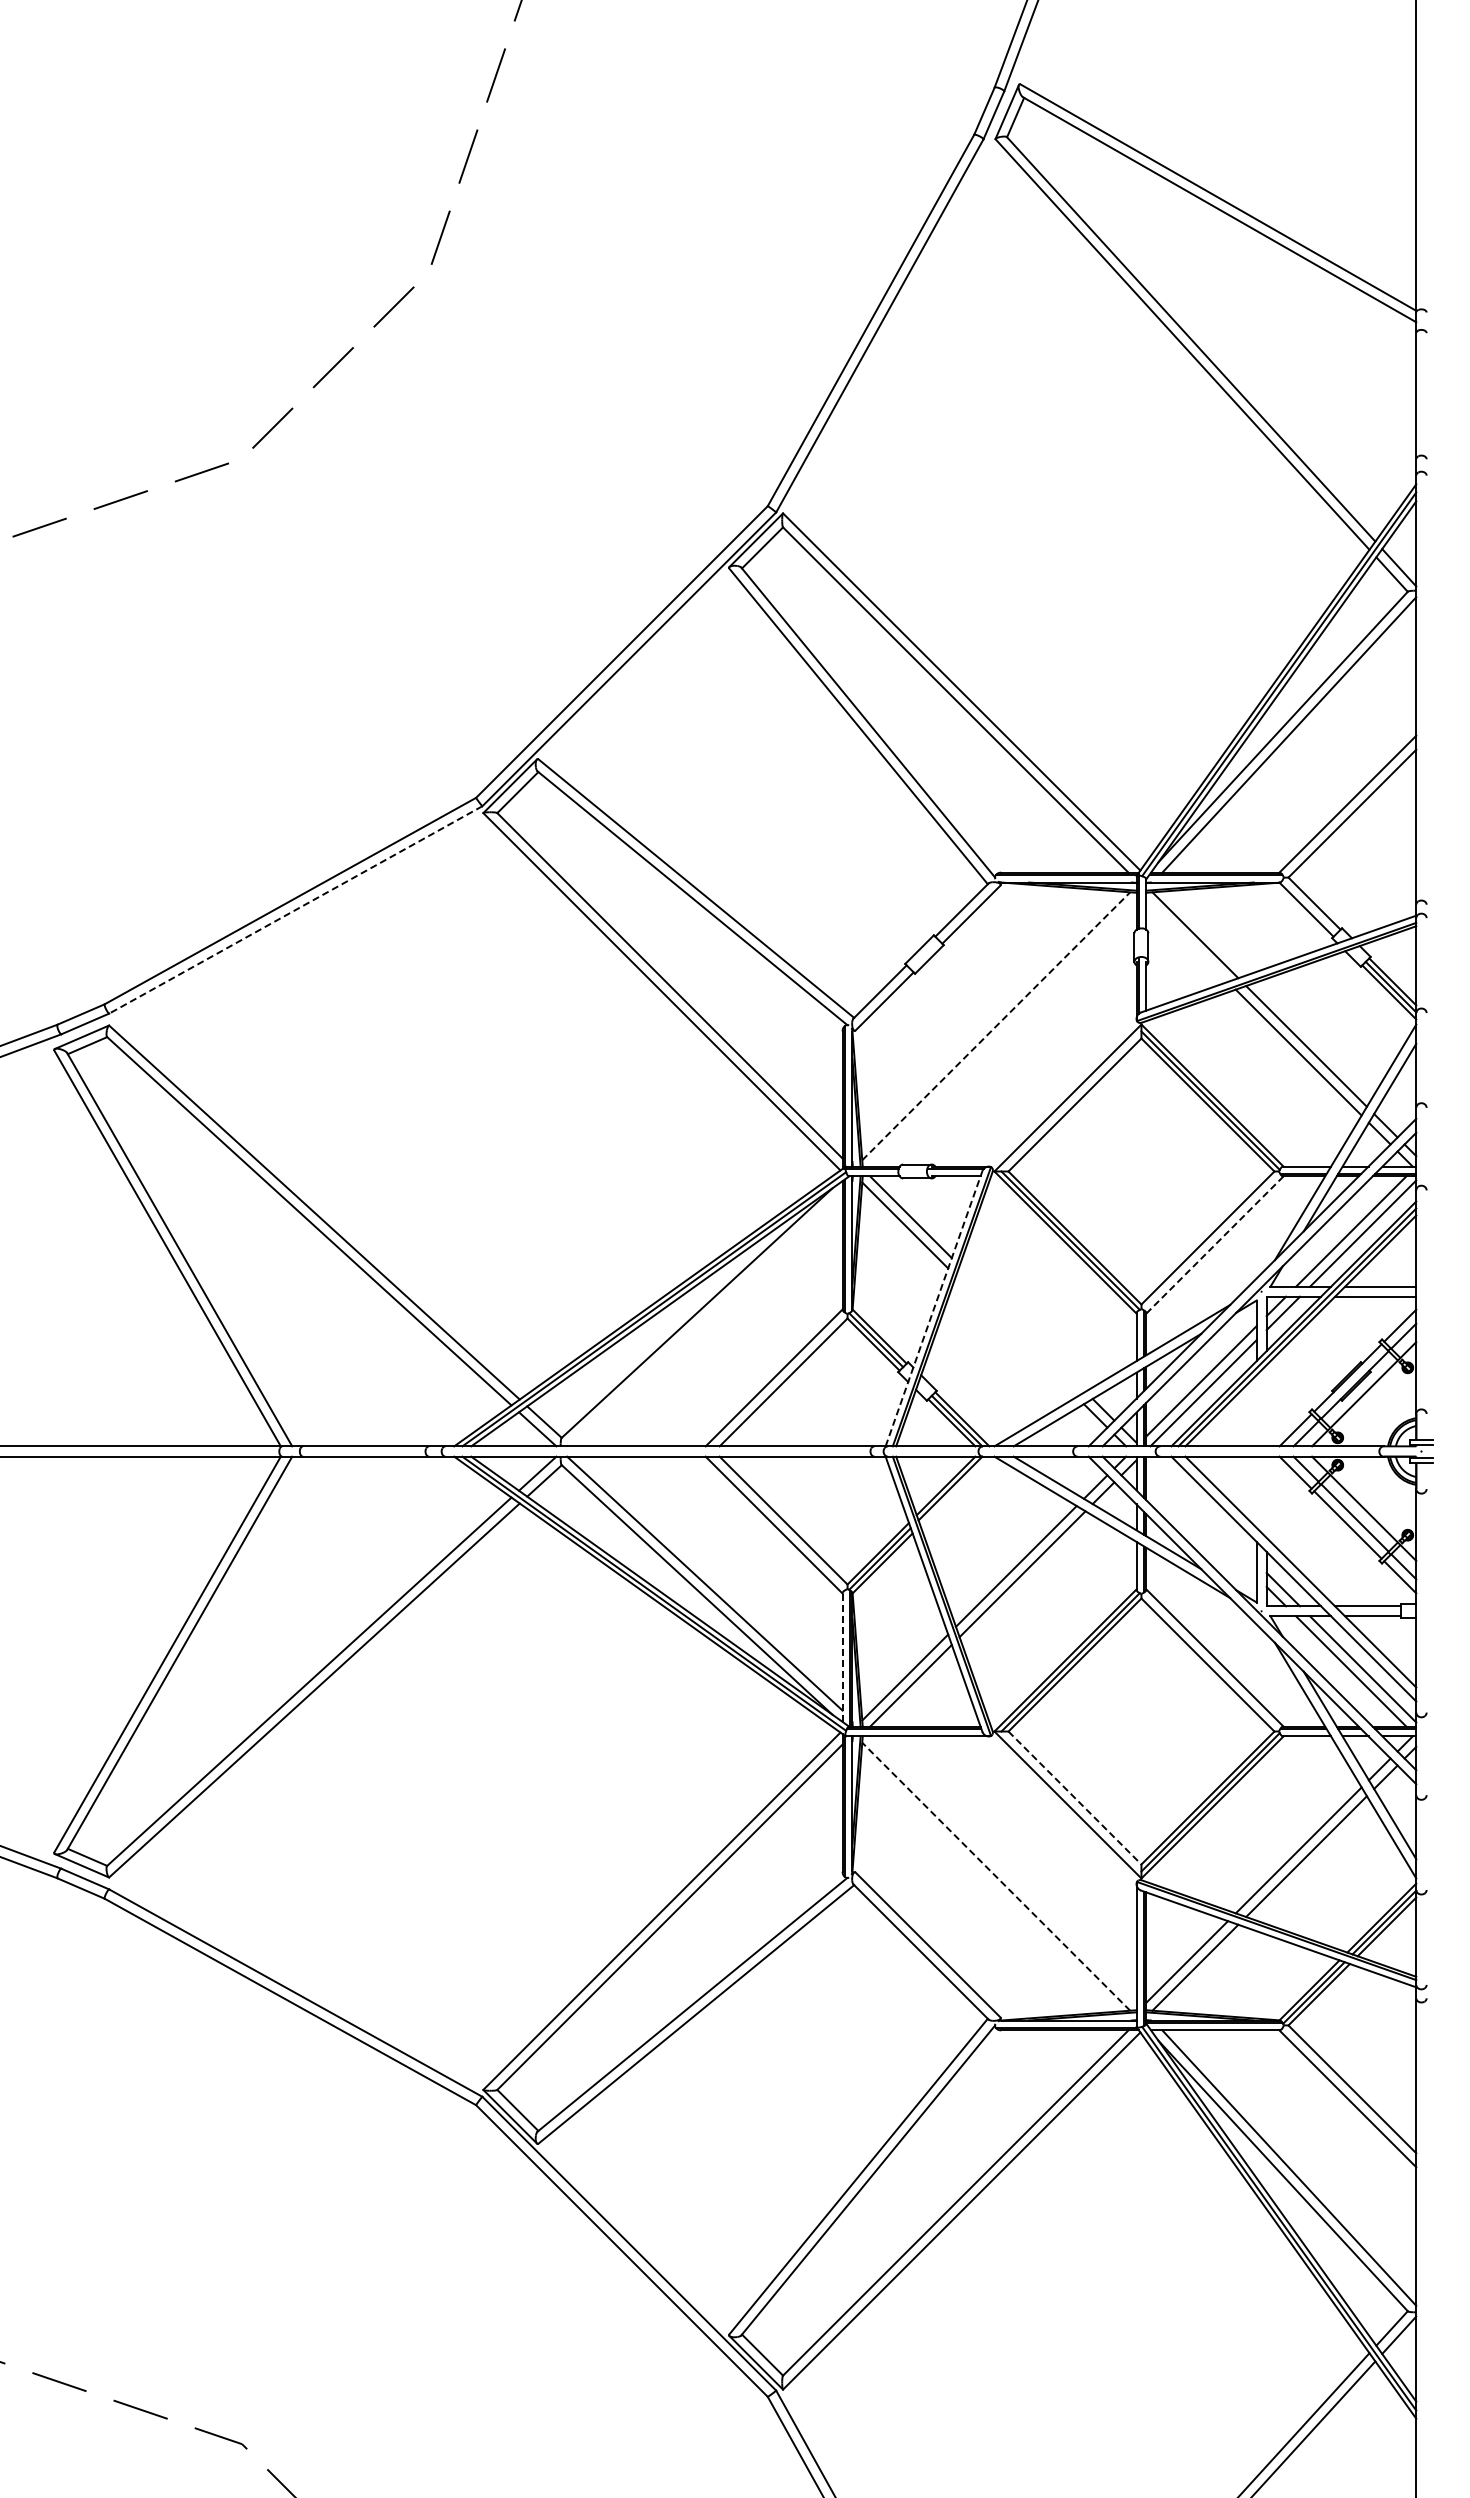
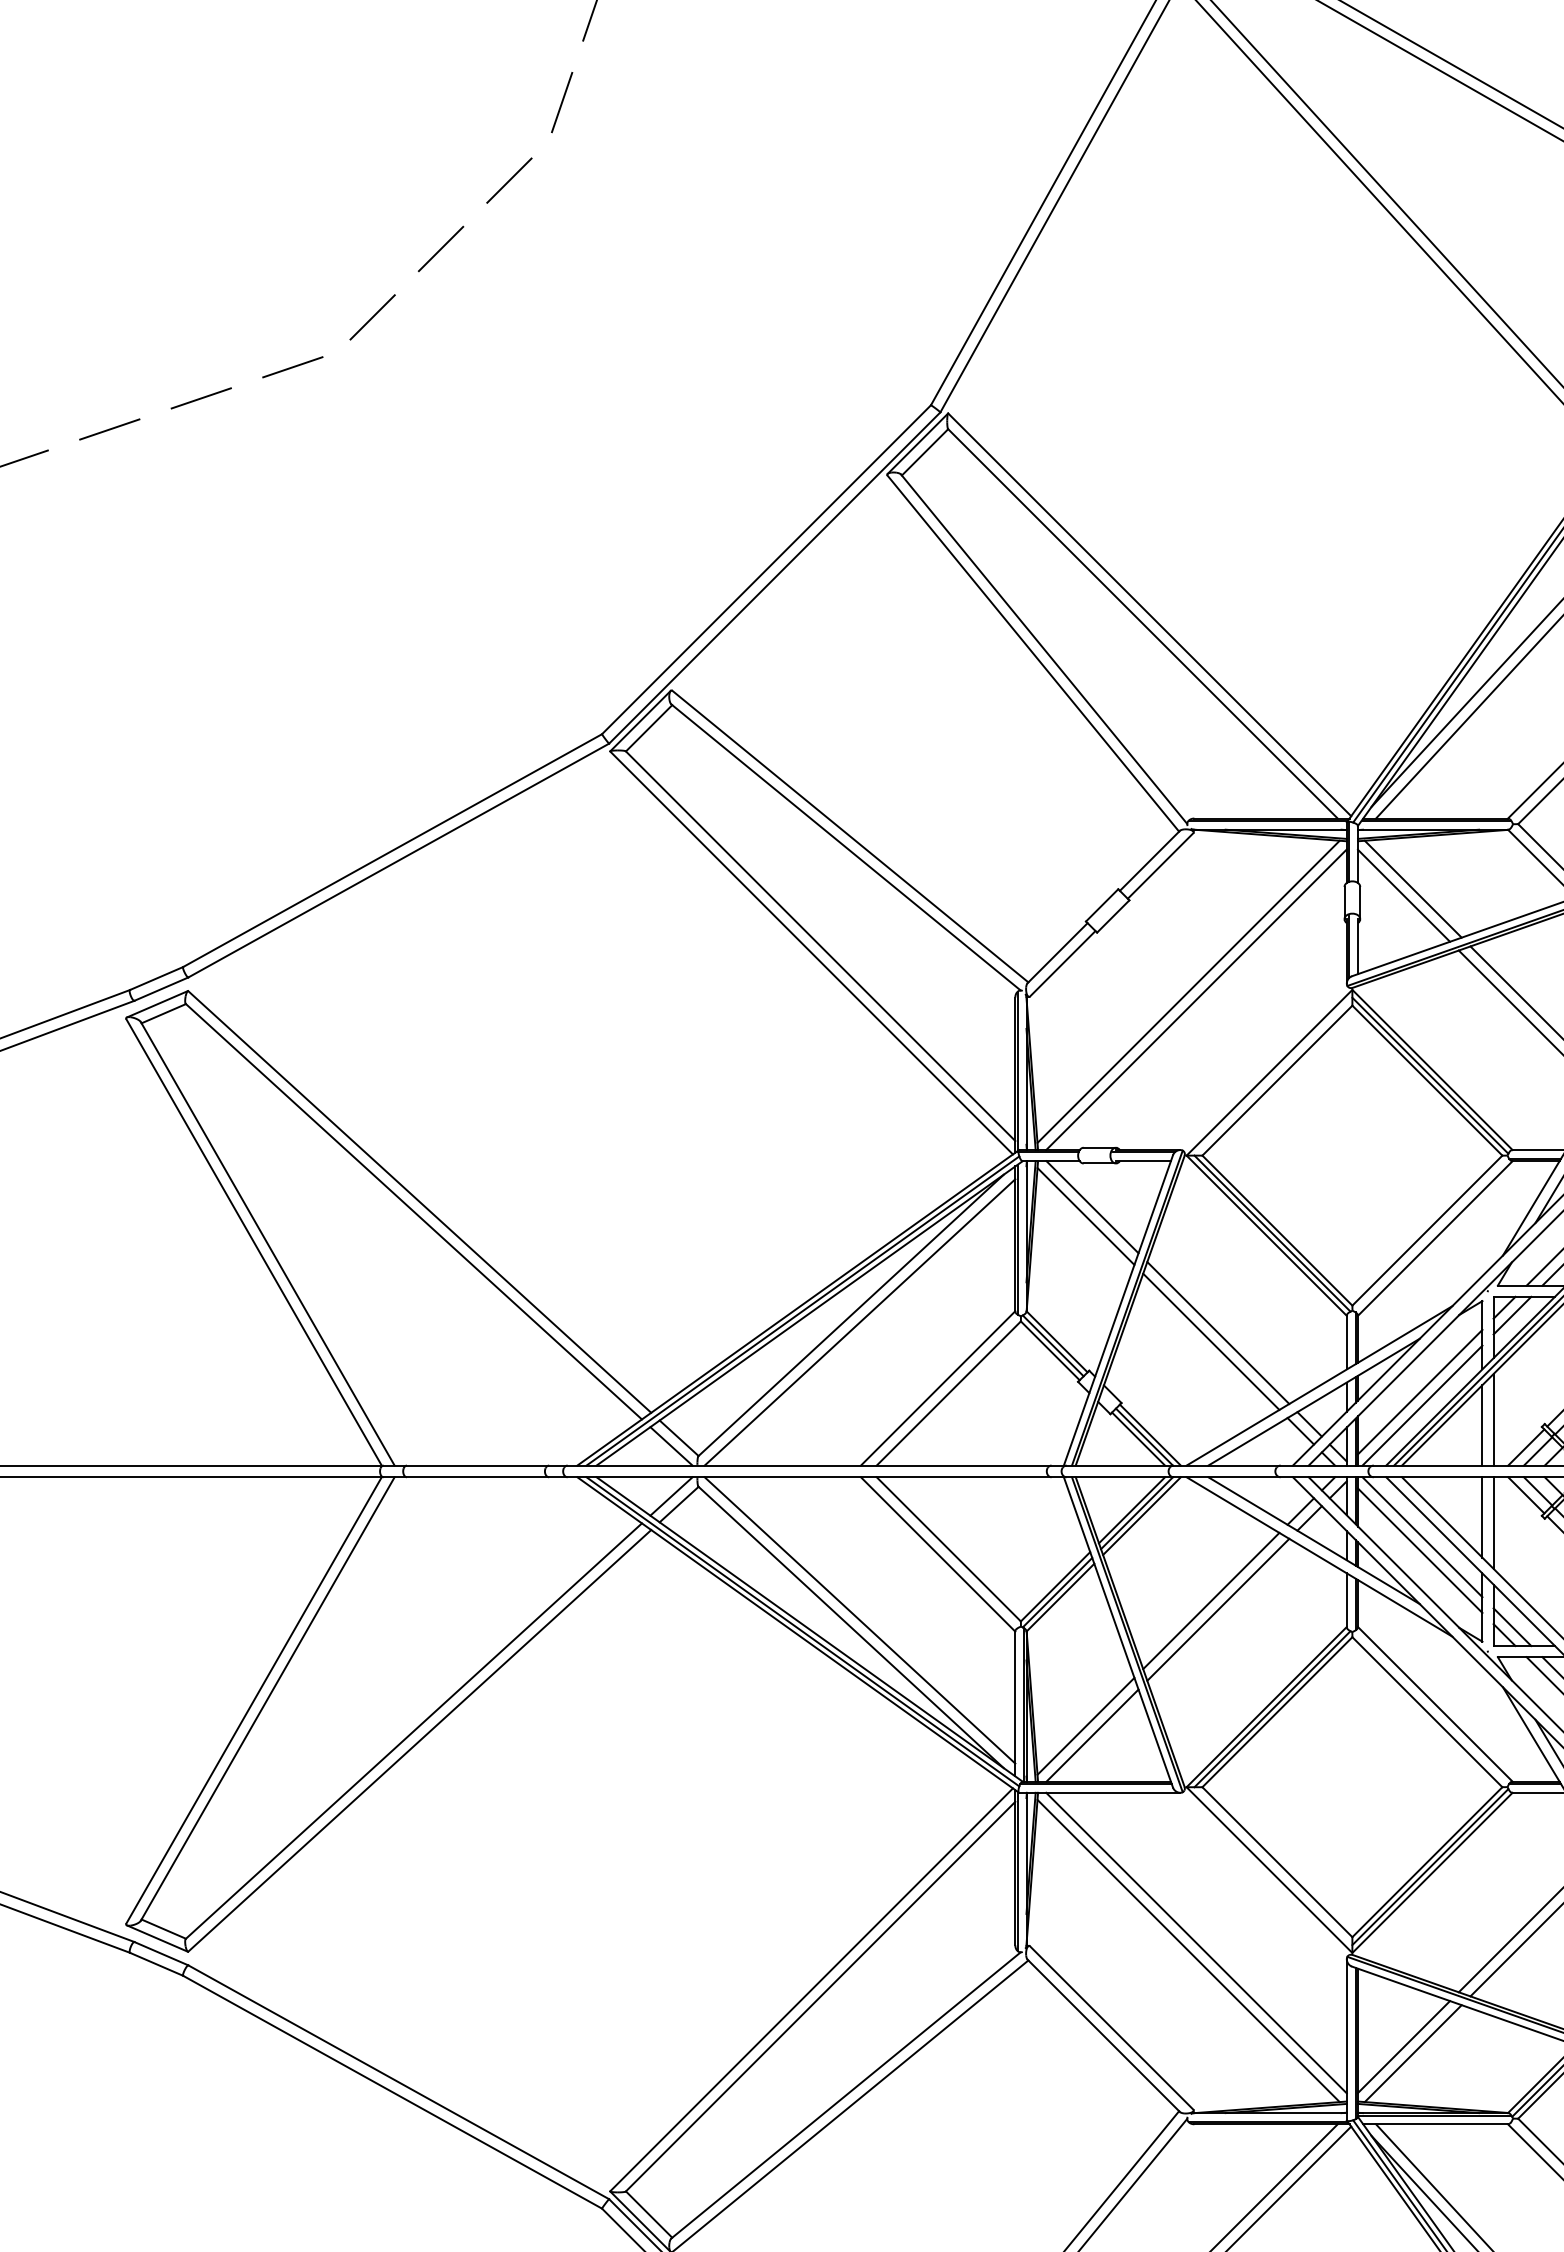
line: (295, 910) -> (398, 861), dashed -> solid
line: (1187, 940) -> (1404, 895), added
line: (996, 1025) -> (1188, 990), dashed -> solid
line: (1002, 1033) -> (1195, 999), added
line: (1214, 1245) -> (1434, 1239), dashed -> solid
line: (934, 1308) -> (1118, 1310), dashed -> solid
line: (704, 1319) -> (859, 1322), added
line: (1022, 1328) -> (1218, 1332), added
line: (1015, 1336) -> (1210, 1341), added
line: (1266, 1405) -> (1493, 1419), added
line: (1256, 1410) -> (1482, 1425), added
line: (954, 1490) -> (1141, 1515), added
line: (1256, 1492) -> (1482, 1517), added
line: (1266, 1496) -> (1493, 1522), added
line: (1203, 1509) -> (1422, 1536), added
line: (1201, 1521) -> (1420, 1550), added
line: (842, 1657) -> (1015, 1703), dashed -> solid
line: (1075, 1798) -> (1278, 1862), dashed -> solid
line: (1002, 1869) -> (1195, 1942), added
line: (995, 1876) -> (1187, 1950), dashed -> solid

